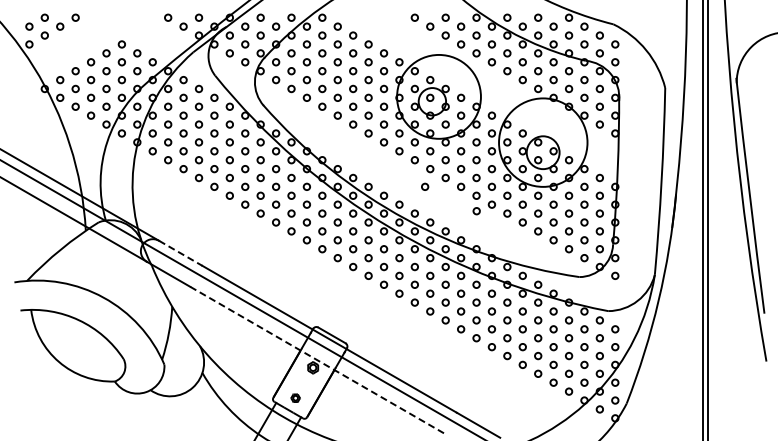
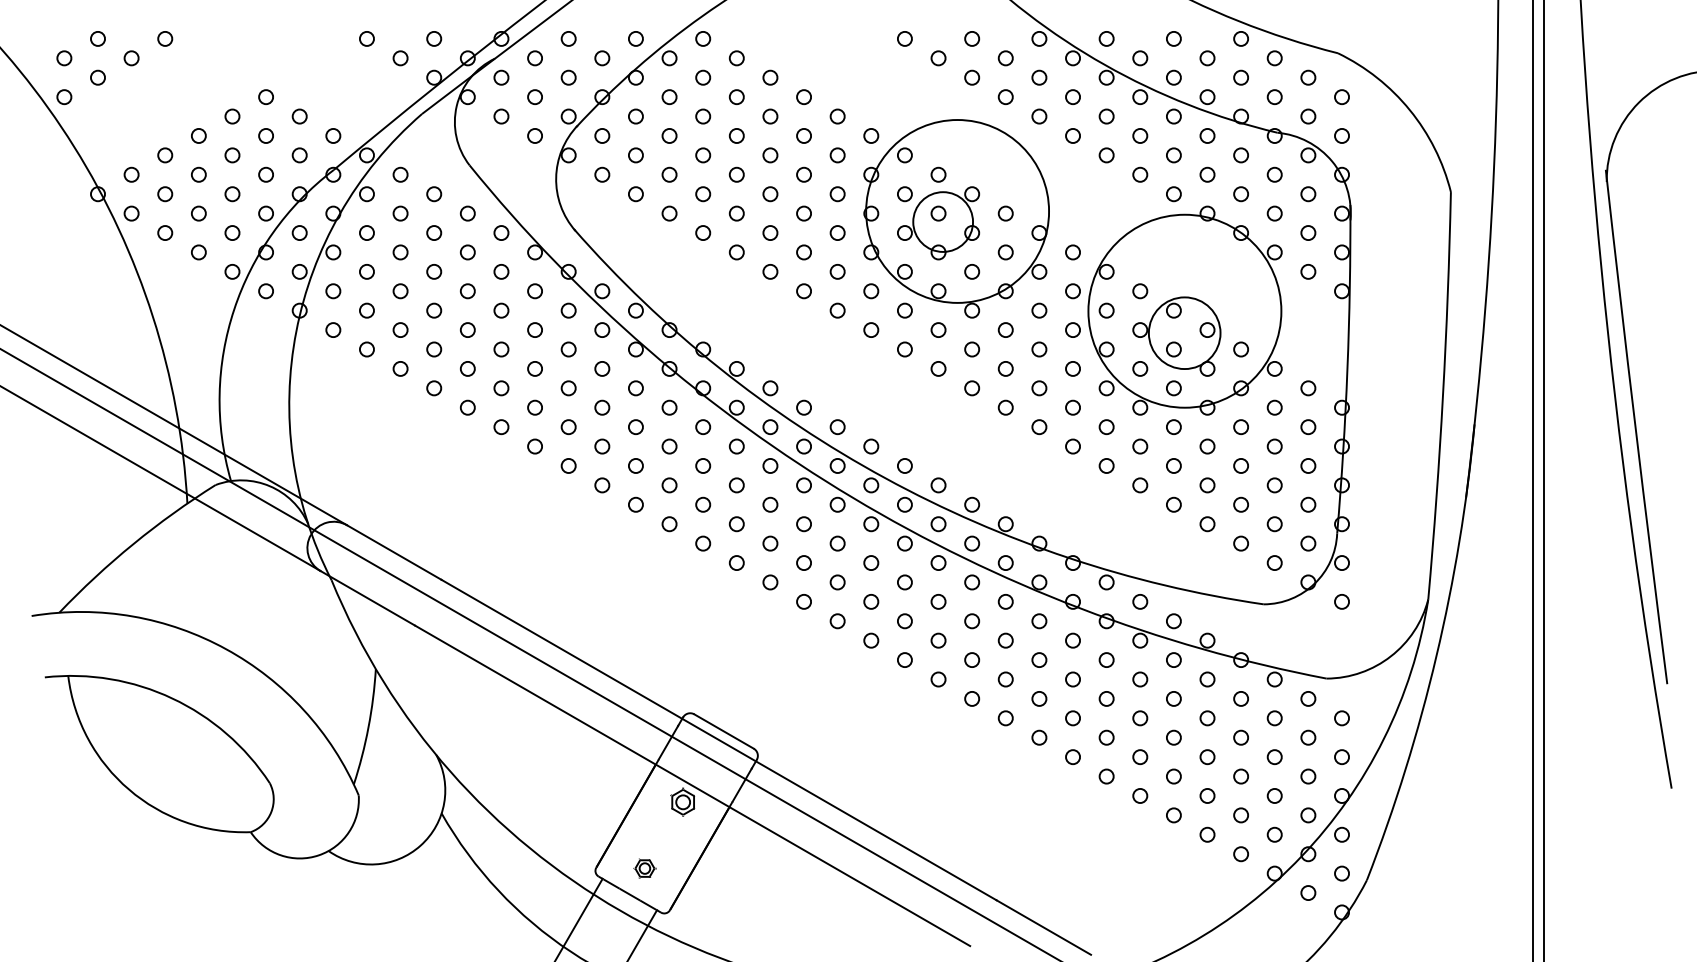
circle: (425, 186) -> (928, 406), removed
circle: (476, 211) -> (1039, 461), removed
line: (180, 253) -> (393, 552), dashed -> solid
line: (317, 360) -> (692, 786), dashed -> solid

